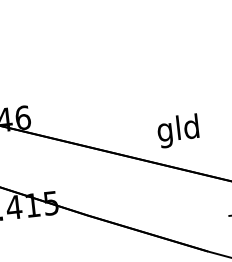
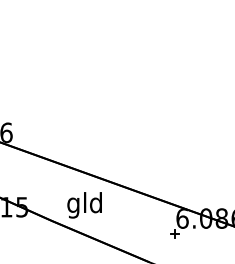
text: (178, 131) -> (84, 205), moved

